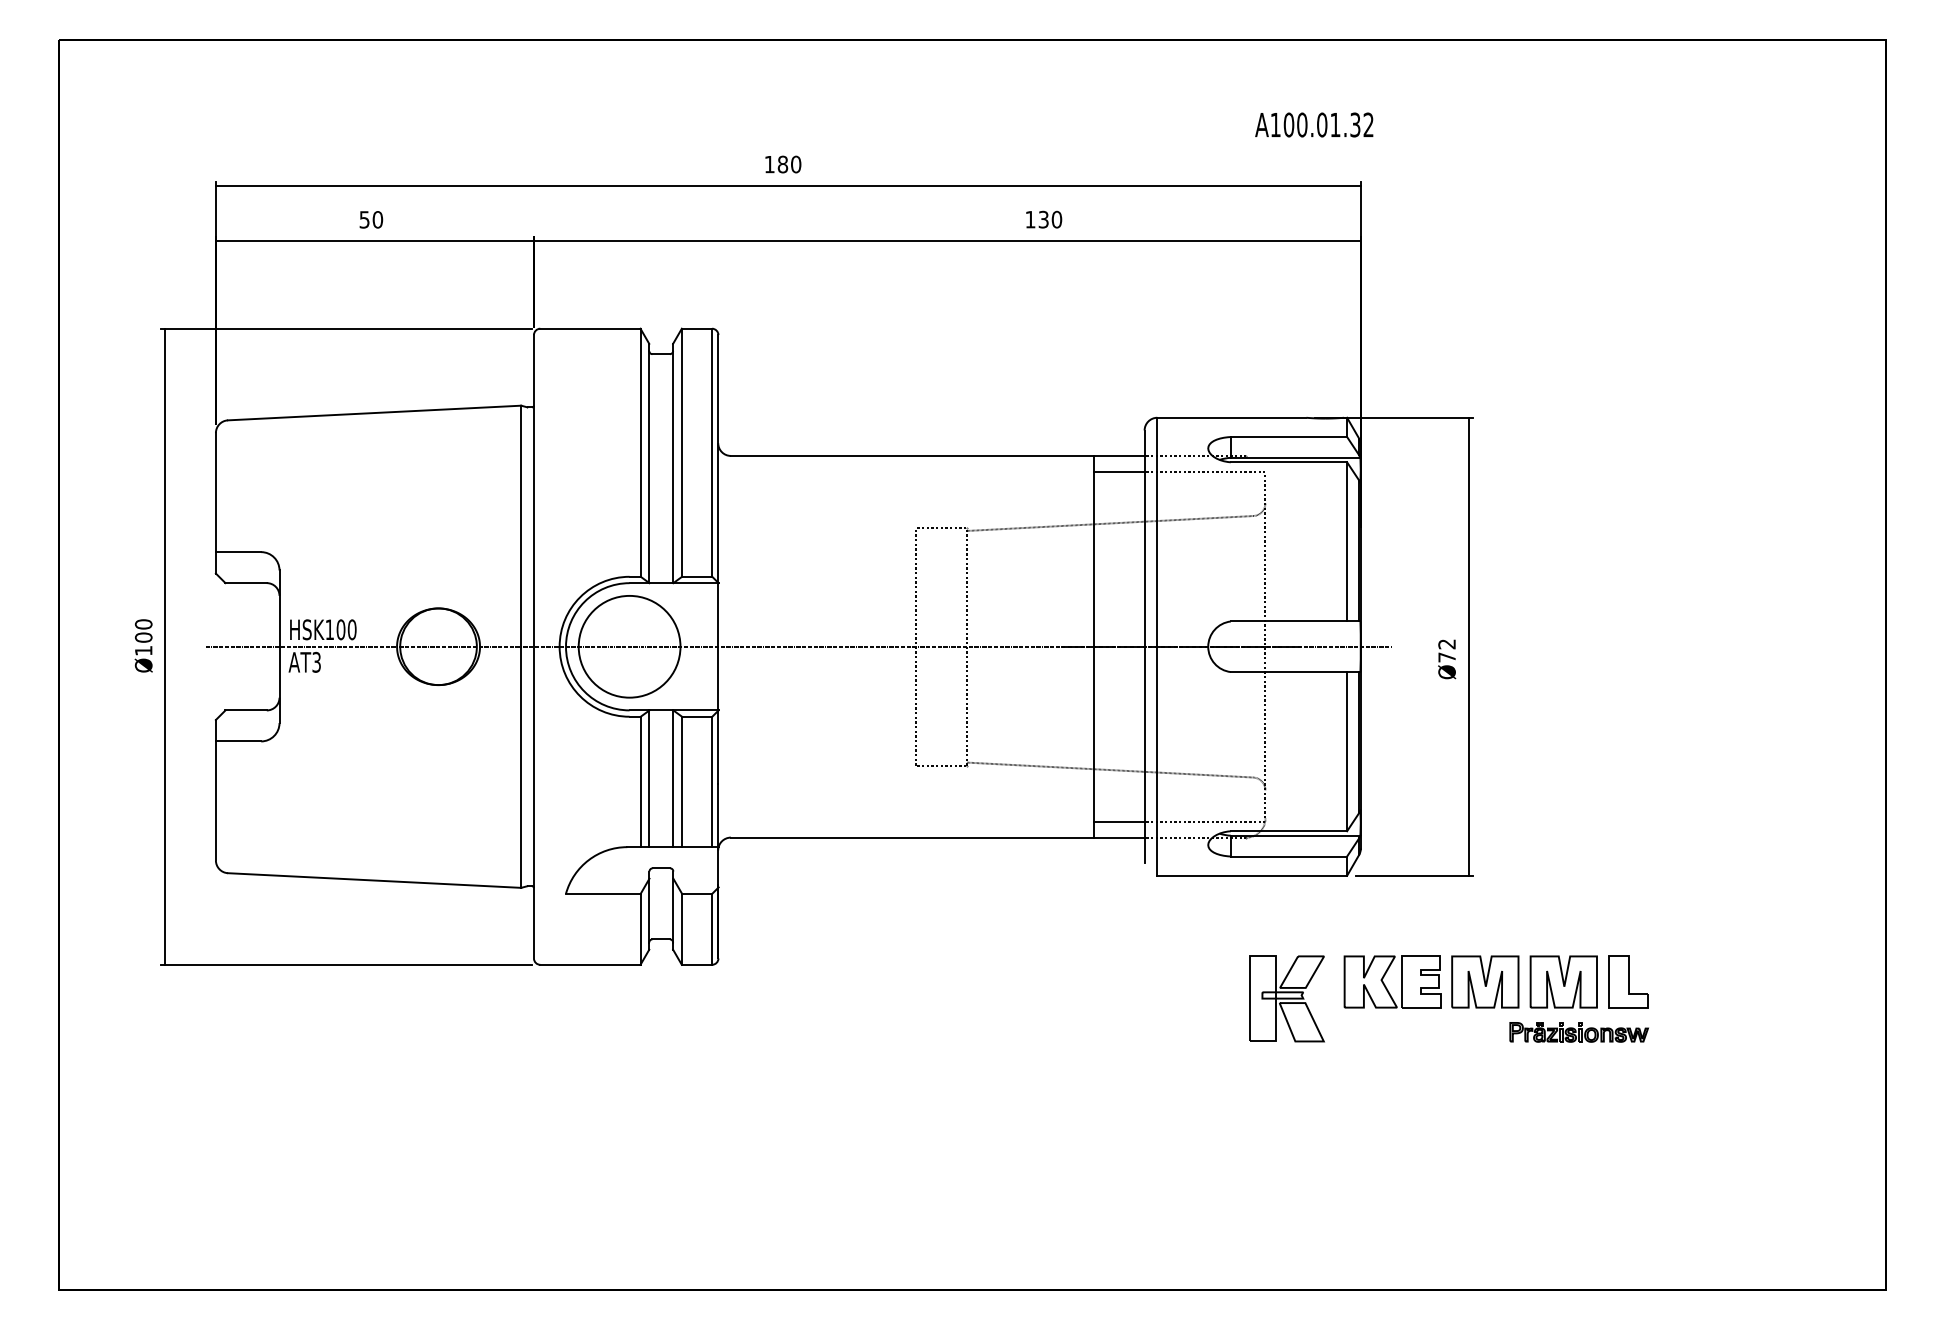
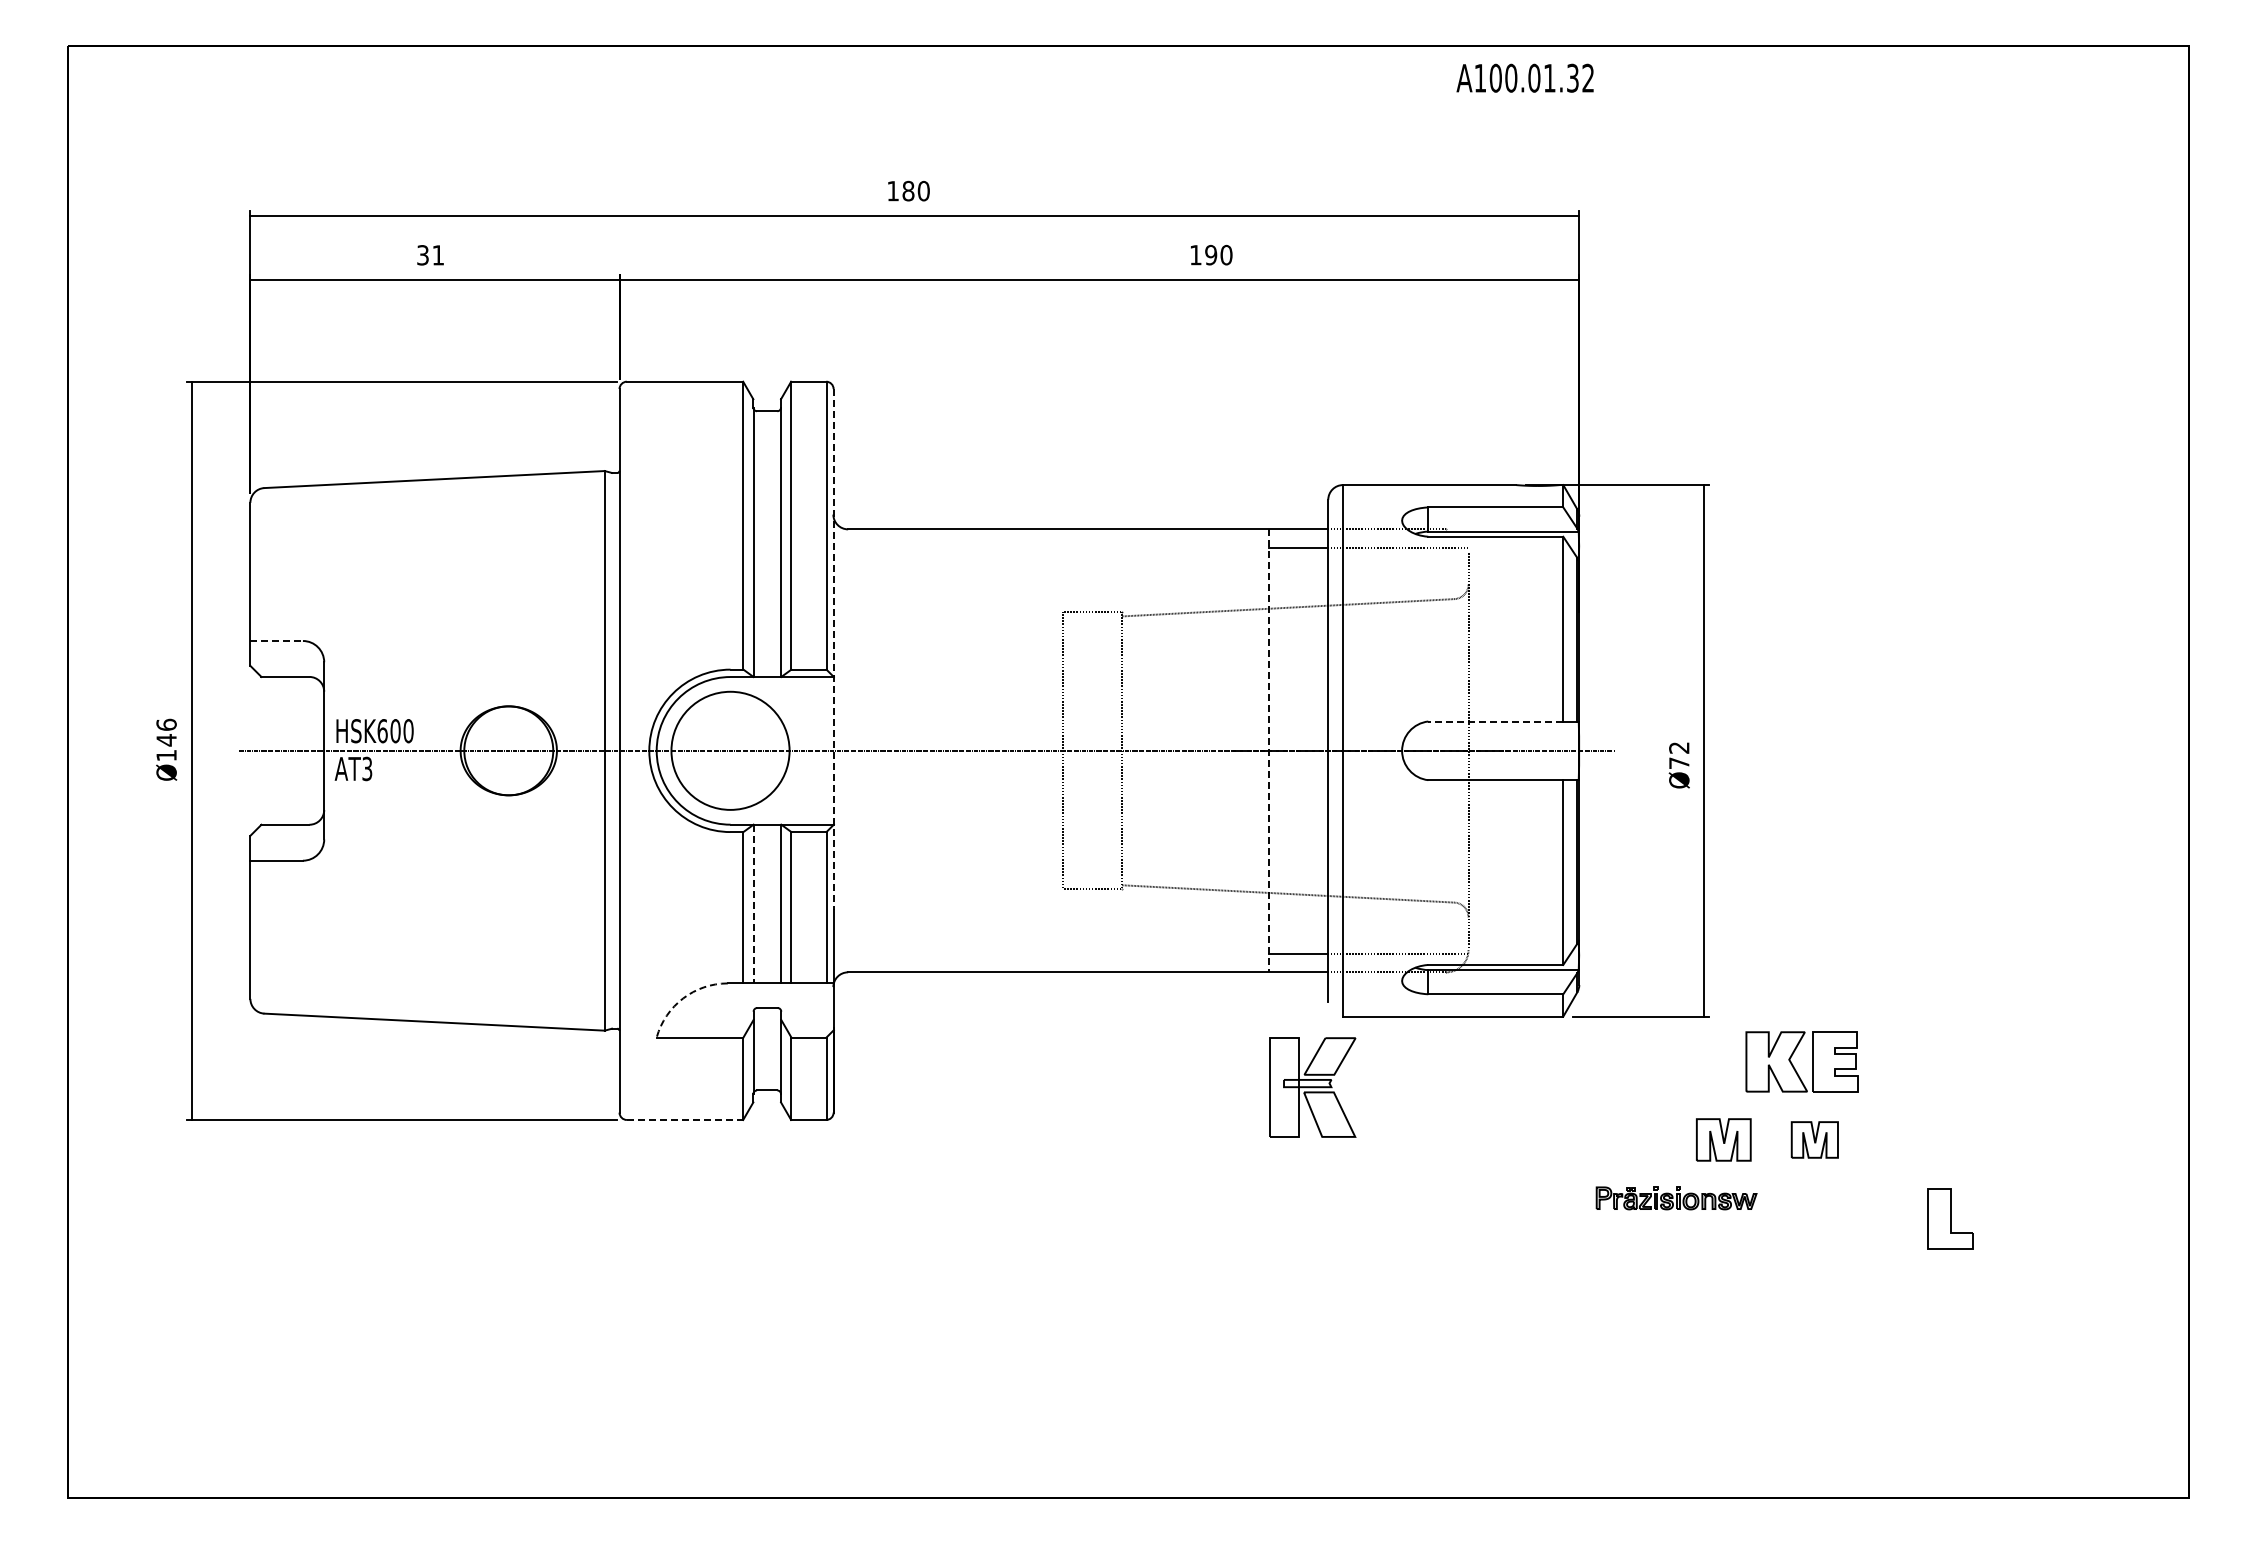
text: (1313, 124) -> (1524, 77), moved
text: (371, 219) -> (430, 255), 50 -> 31
text: (1044, 219) -> (1211, 255), 130 -> 190
line: (239, 552) -> (277, 641), solid -> dashed
line: (718, 559) -> (833, 649), solid -> dashed
line: (1288, 621) -> (1495, 721), solid -> dashed
text: (143, 630) -> (166, 732), Ø100 -> Ø146
text: (329, 630) -> (382, 731), HSK100 -> HSK600
line: (1093, 647) -> (1269, 751), solid -> dashed
line: (649, 779) -> (753, 904), solid -> dashed
arc: (589, 860) -> (683, 998), solid -> dashed
line: (590, 964) -> (685, 1119), solid -> dashed
part: (1485, 981) -> (1723, 1139), size x0.7
part: (1563, 981) -> (1814, 1139), size x0.6
part: (1628, 981) -> (1950, 1218), moved
part: (1386, 985) -> (1794, 1066), moved
part: (1286, 998) -> (1312, 1087), moved
part: (1579, 1032) -> (1676, 1198), moved

